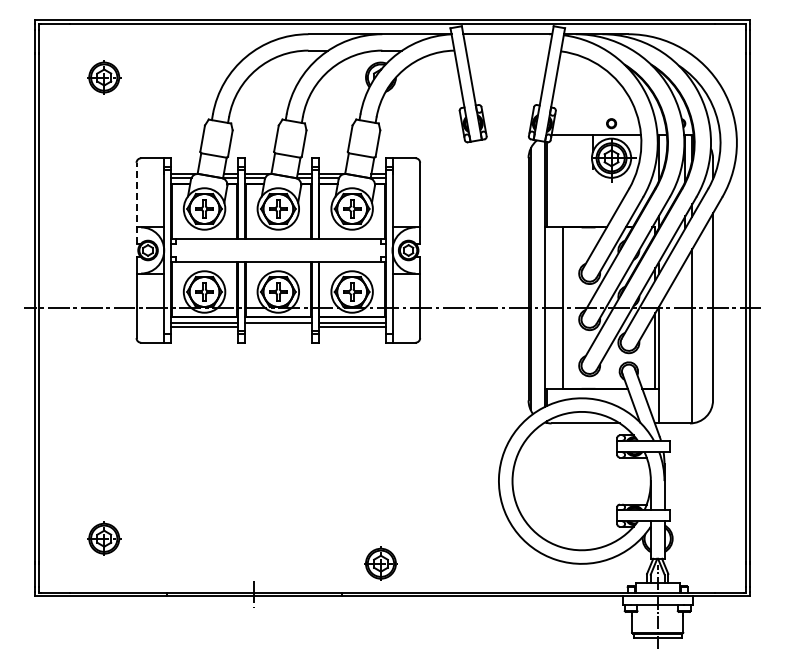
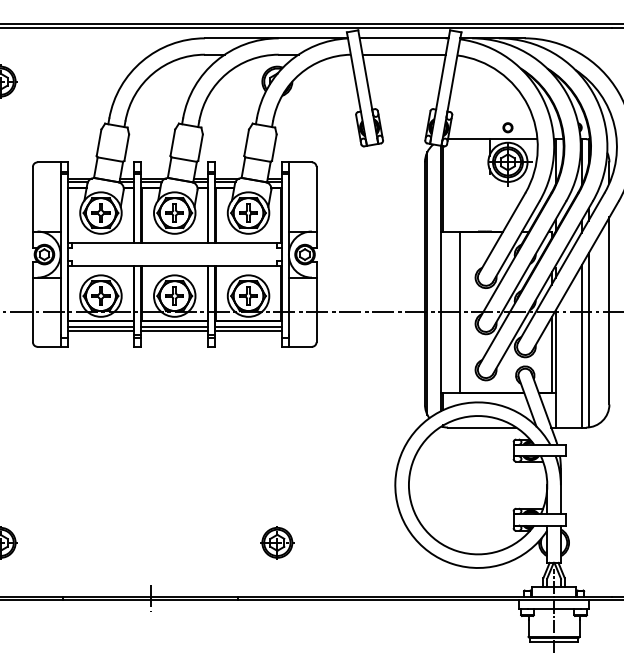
line: (507, 50) -> (403, 54), added
line: (136, 202) -> (32, 206), dashed -> solid
line: (277, 326) -> (173, 330), added
line: (685, 342) -> (581, 346), added
part: (380, 563) -> (276, 542), moved

